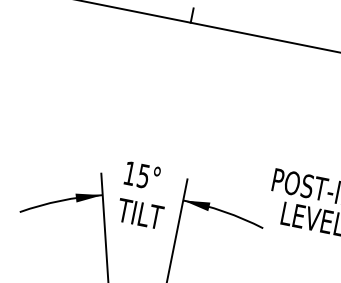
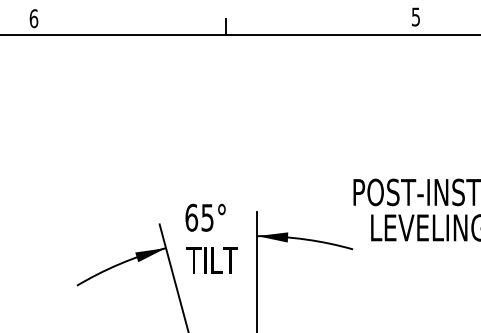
text: (129, 173) -> (191, 217), 15° -> 65°

